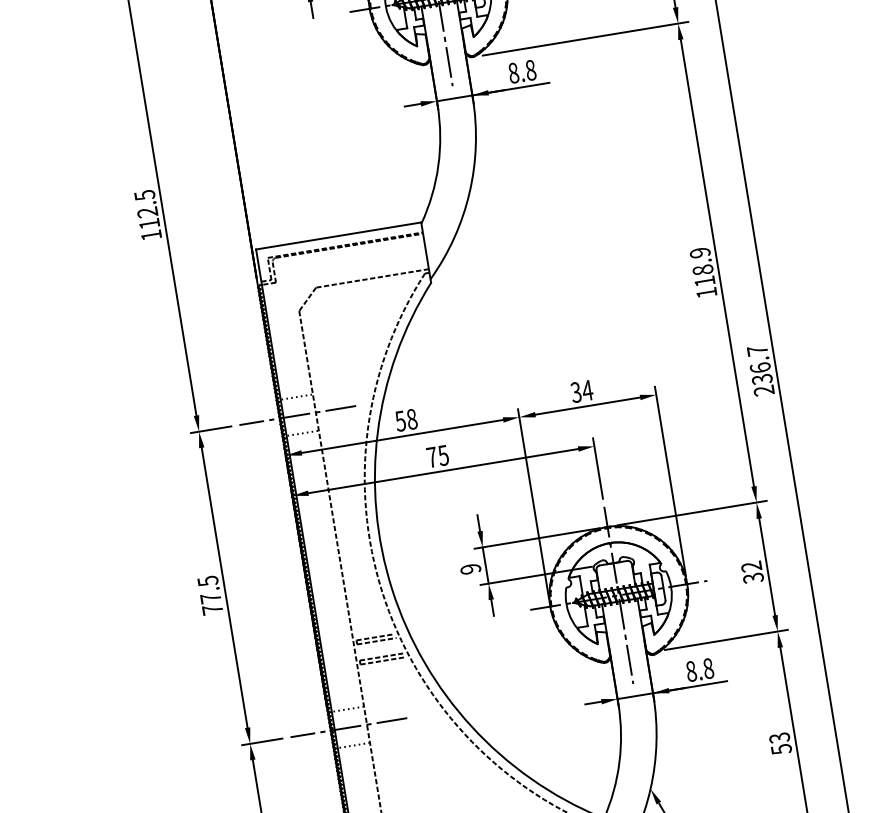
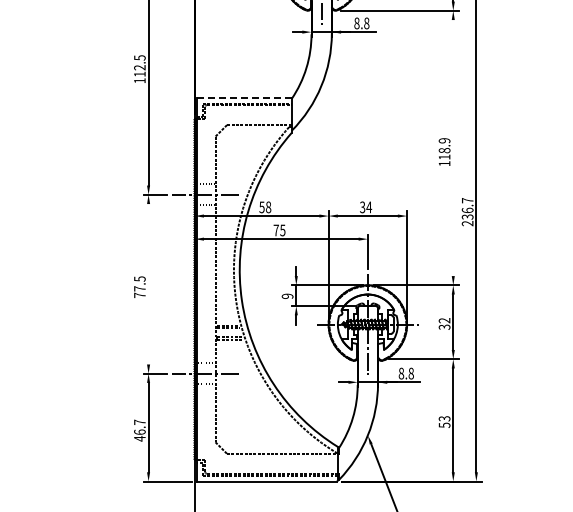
line: (337, 236) -> (243, 98), solid -> dashed
line: (717, 263) -> (453, 148), removed
line: (224, 588) -> (148, 284), removed

